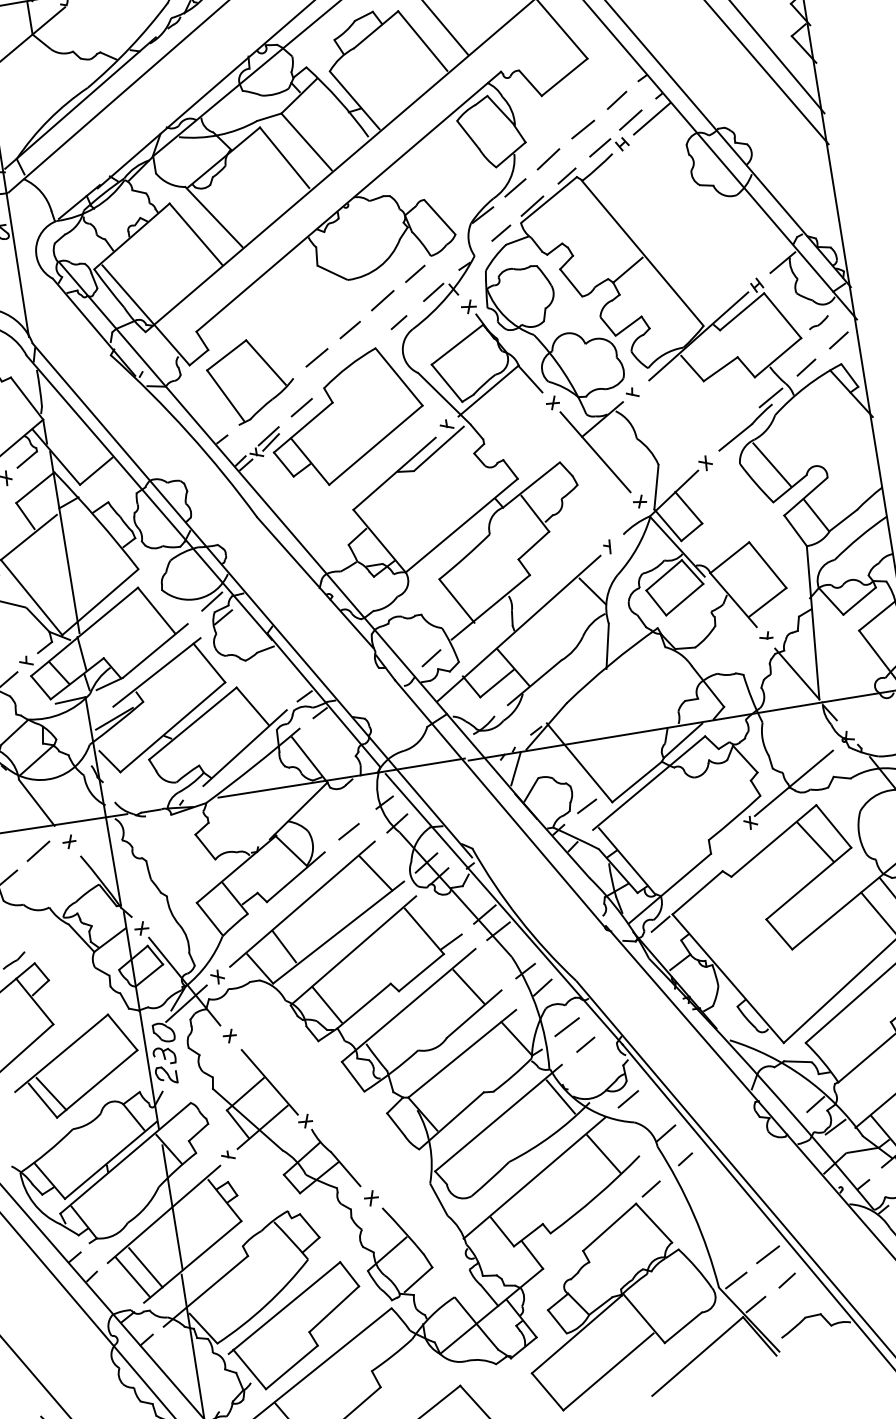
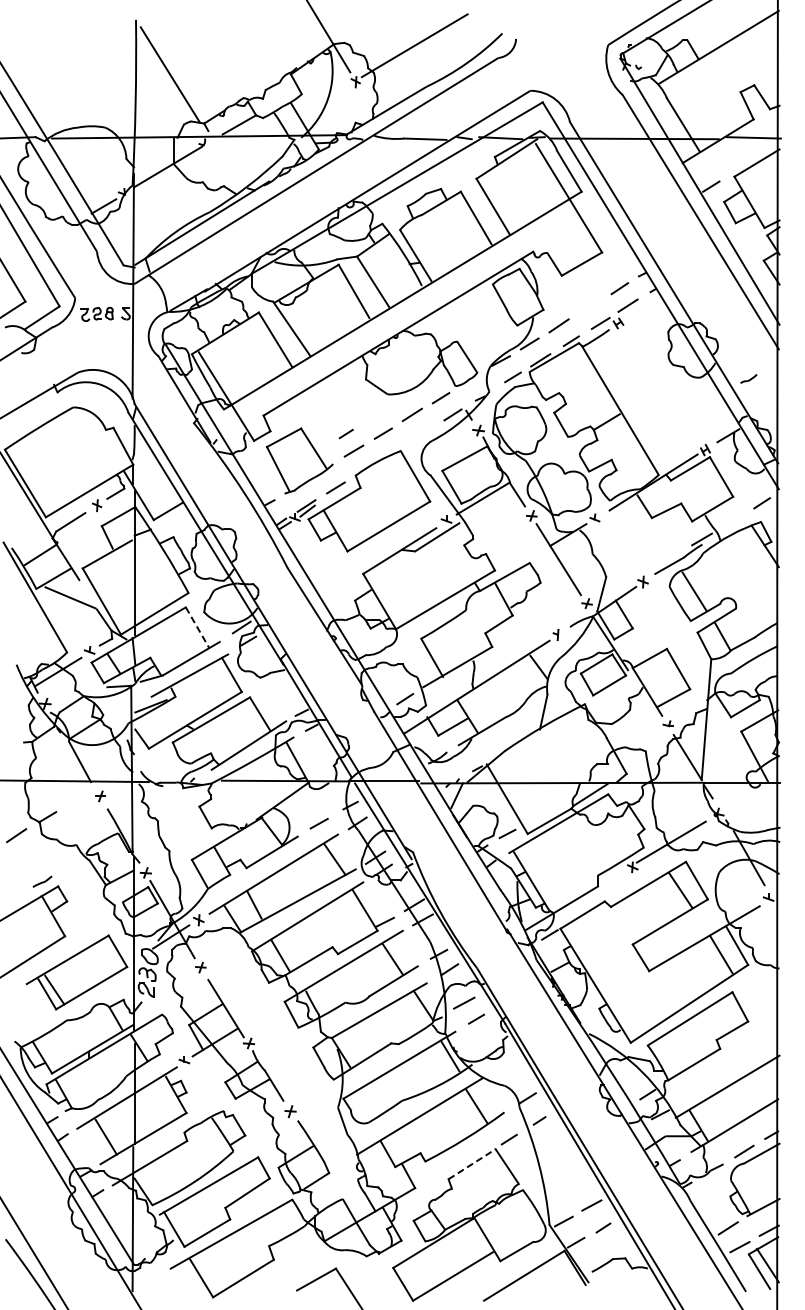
line: (651, 118) -> (644, 307), removed
line: (582, 128) -> (589, 306), removed
part: (818, 322) -> (748, 378), moved
line: (398, 323) -> (345, 434), moved
line: (806, 367) -> (733, 520), removed
line: (156, 610) -> (197, 627), solid -> dashed
line: (37, 851) -> (74, 799), removed
line: (627, 1098) -> (502, 1066), removed
line: (610, 1227) -> (472, 1164), solid -> dashed
line: (132, 1276) -> (94, 1142), removed

